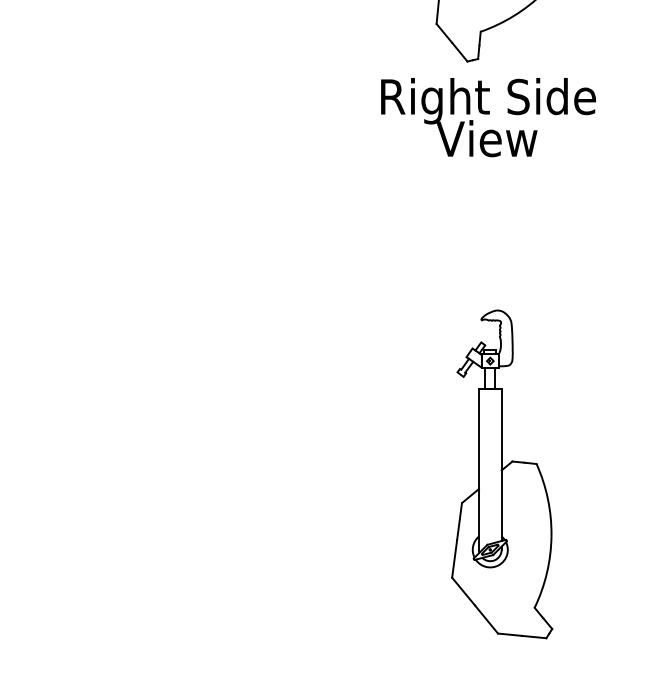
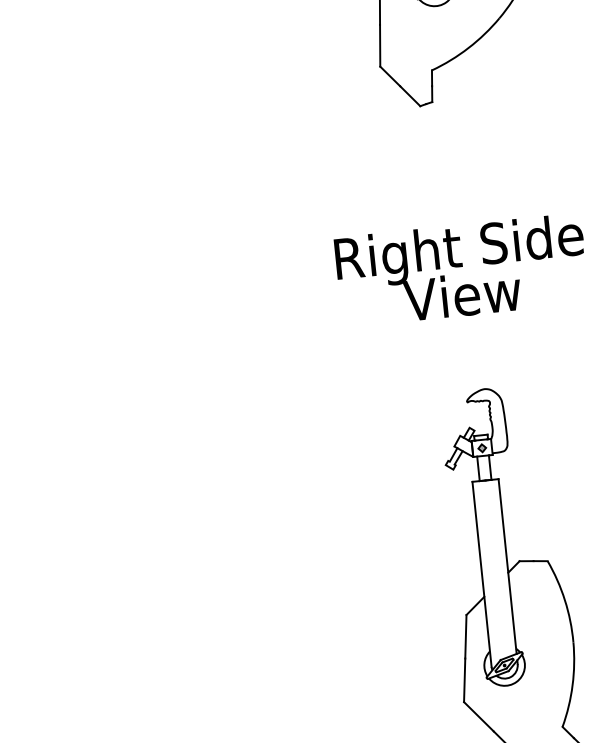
text: (488, 117) -> (461, 270), moved

